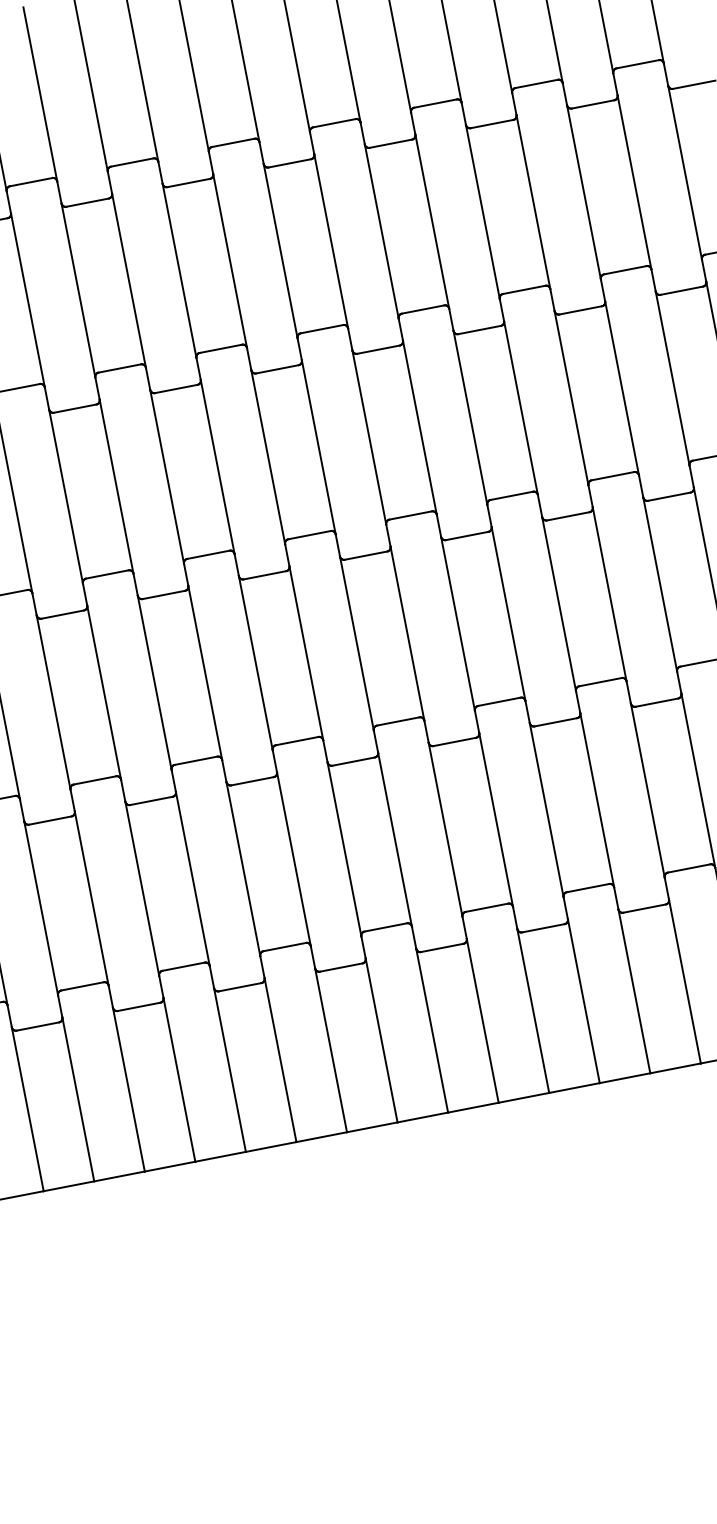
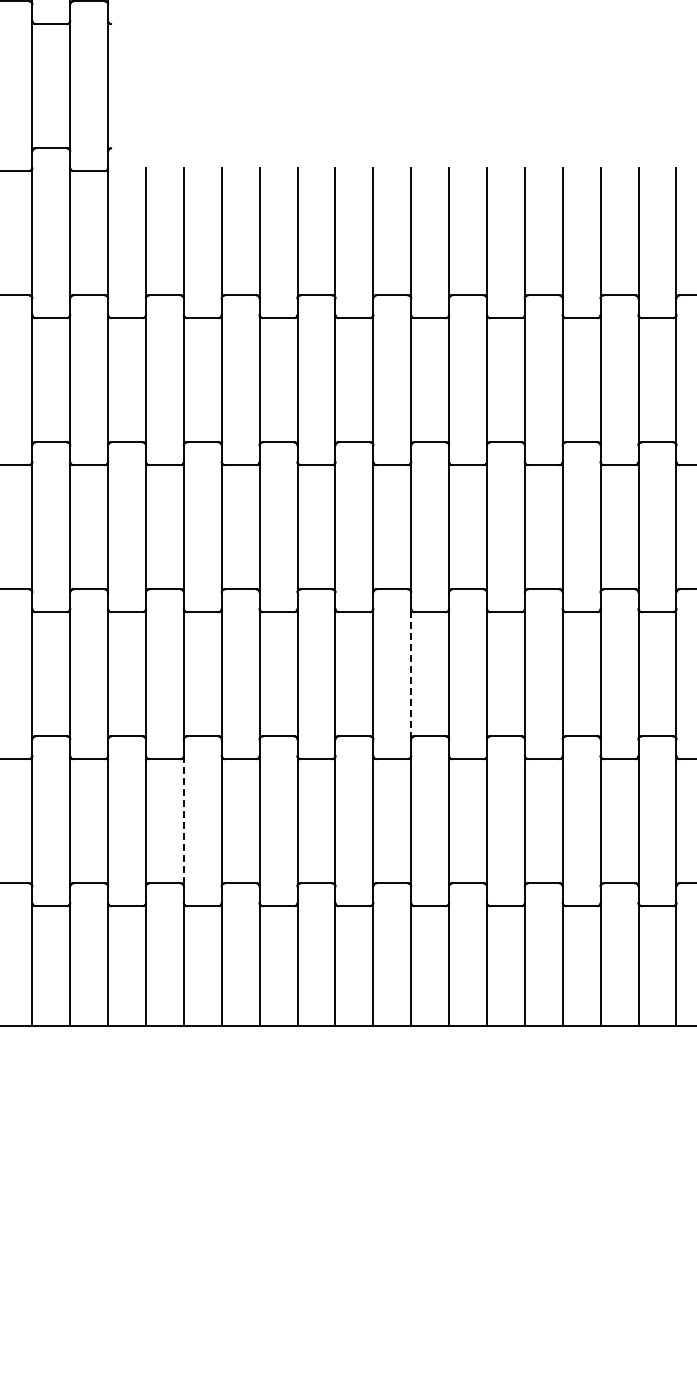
line: (357, 642) -> (411, 673), solid -> dashed
line: (91, 899) -> (183, 821), solid -> dashed

